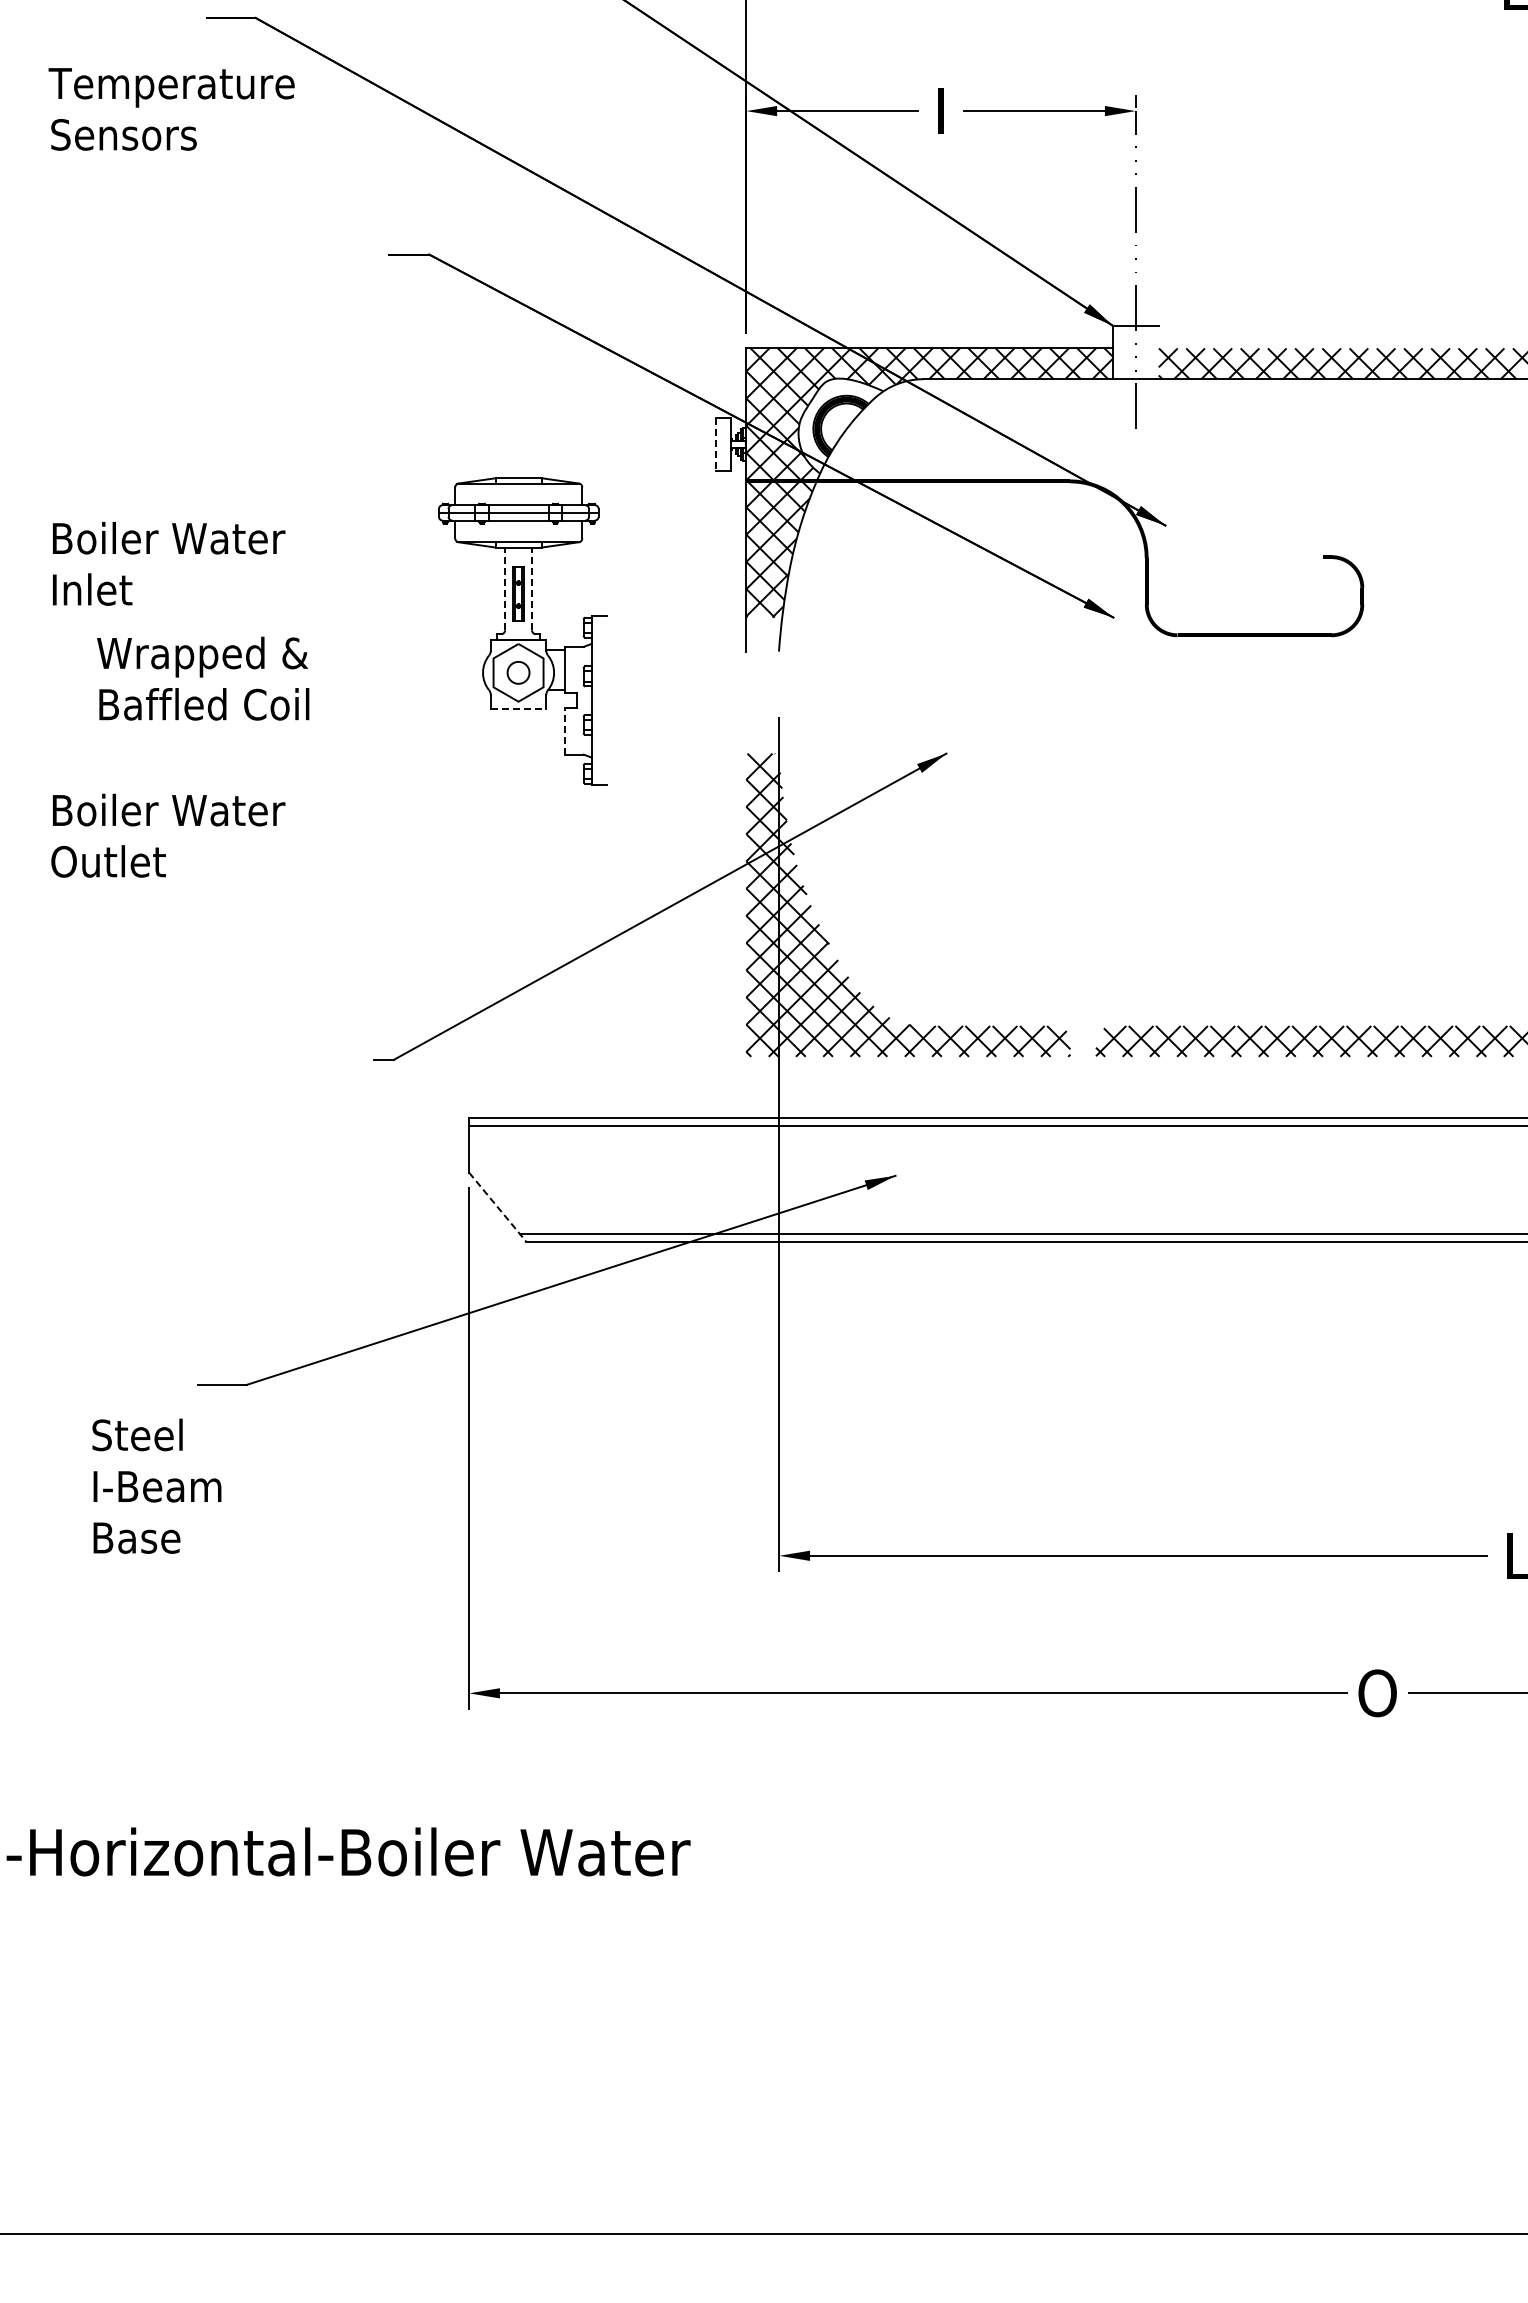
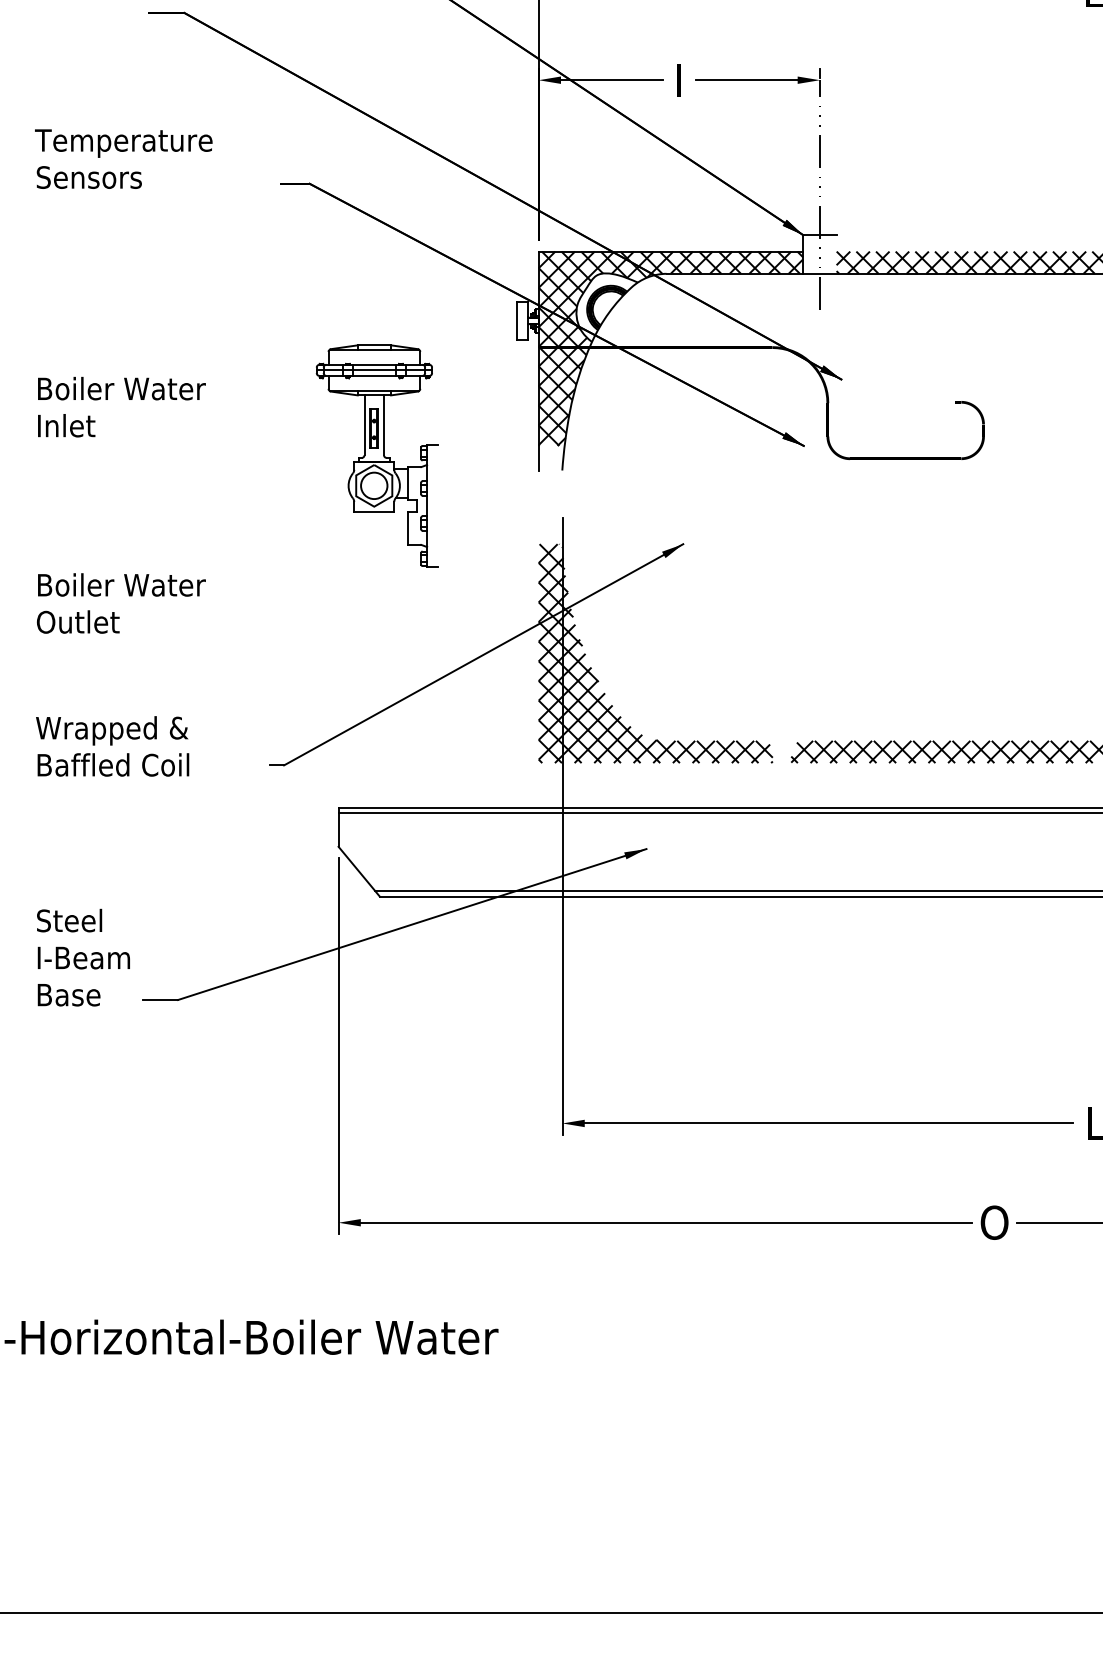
text: (171, 109) -> (123, 159), moved
line: (715, 444) -> (516, 320), dashed -> solid
line: (505, 588) -> (364, 424), dashed -> solid
line: (532, 588) -> (384, 424), dashed -> solid
circle: (518, 672) -> (374, 485), size x1.67
text: (203, 678) -> (112, 746), moved
line: (518, 708) -> (374, 511), dashed -> solid
line: (564, 731) -> (407, 528), dashed -> solid
line: (497, 1207) -> (359, 871), dashed -> solid
text: (156, 1485) -> (83, 957), moved

